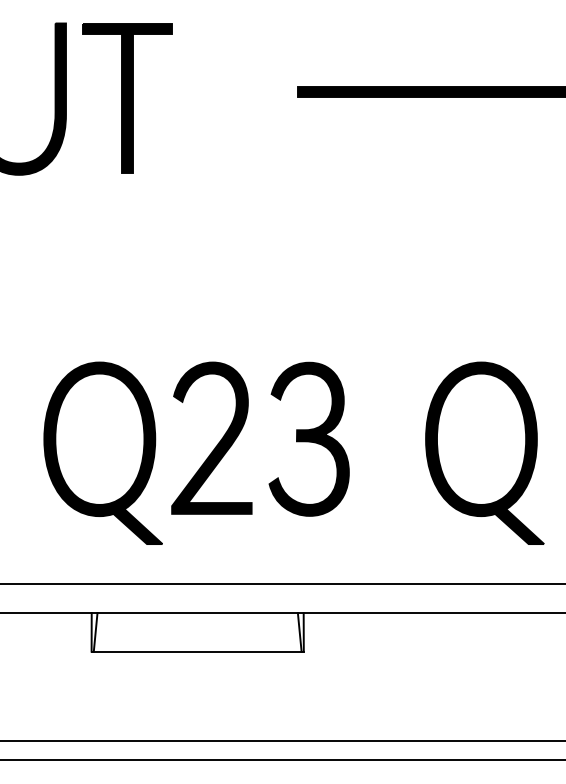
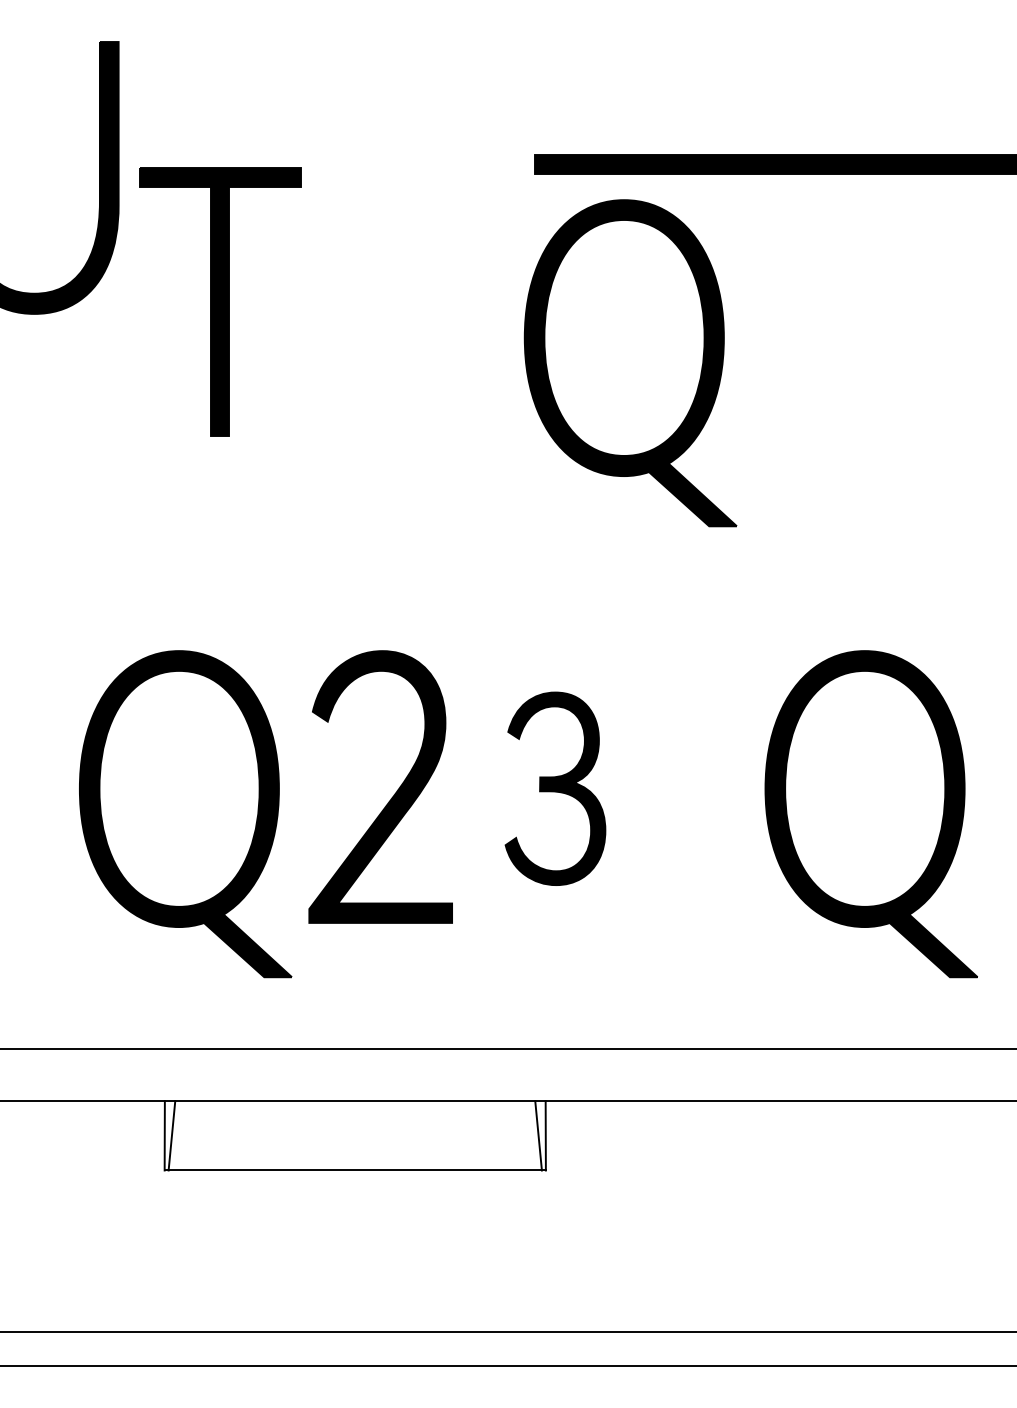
part: (127, 98) -> (220, 302), moved
part: (350, 201) -> (629, 361), added
part: (308, 438) -> (554, 787), size x0.7

